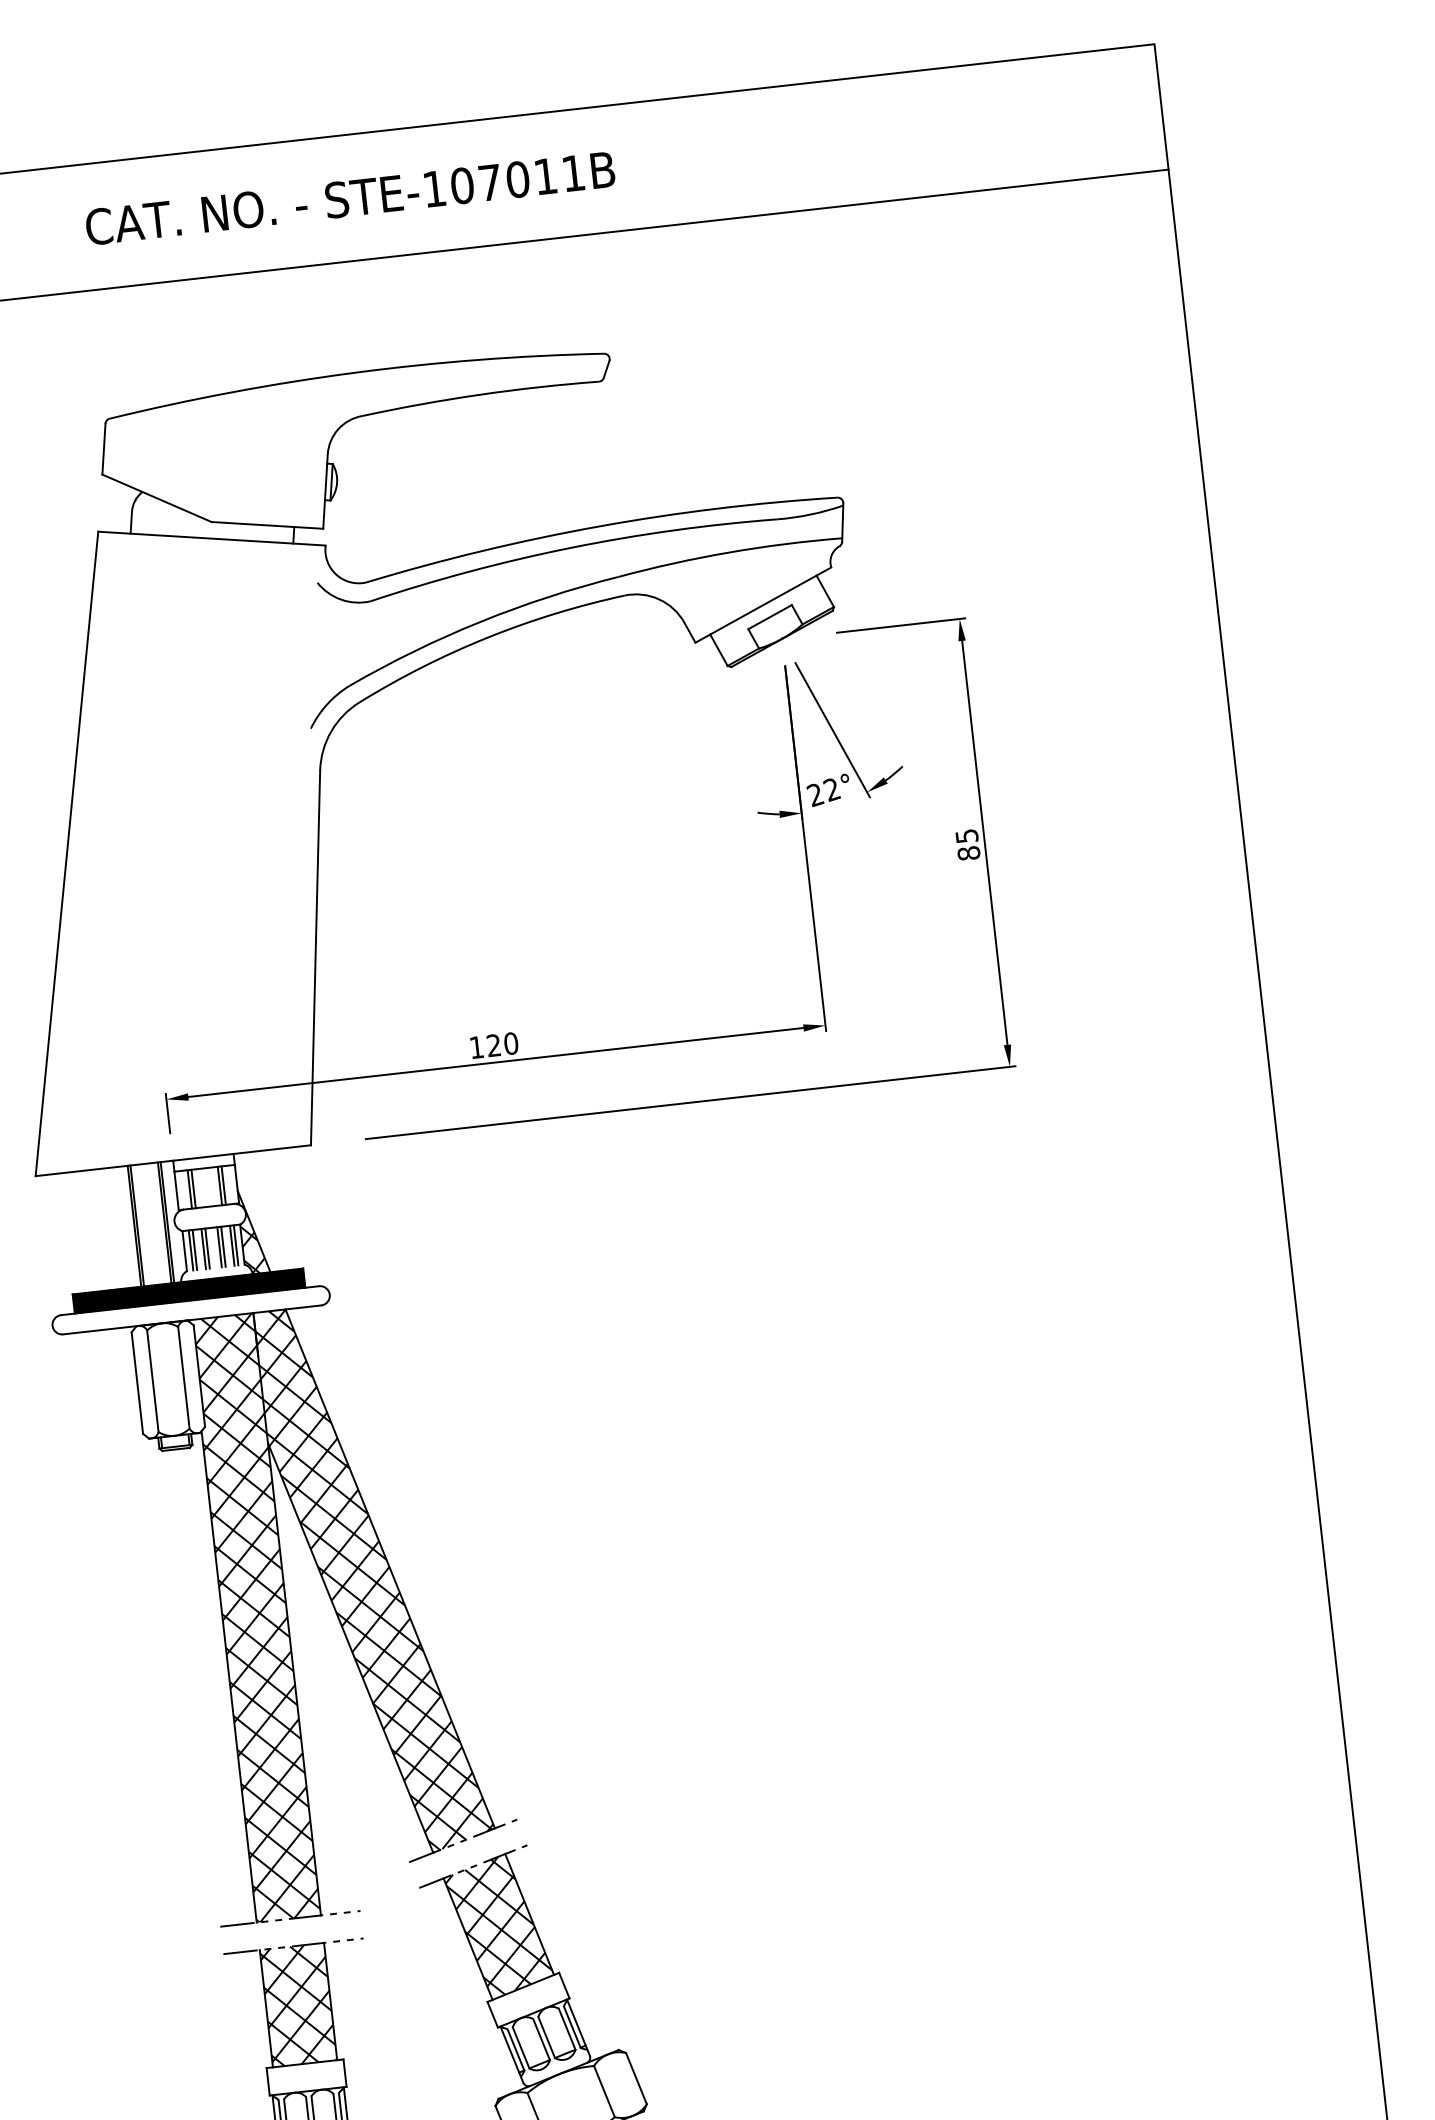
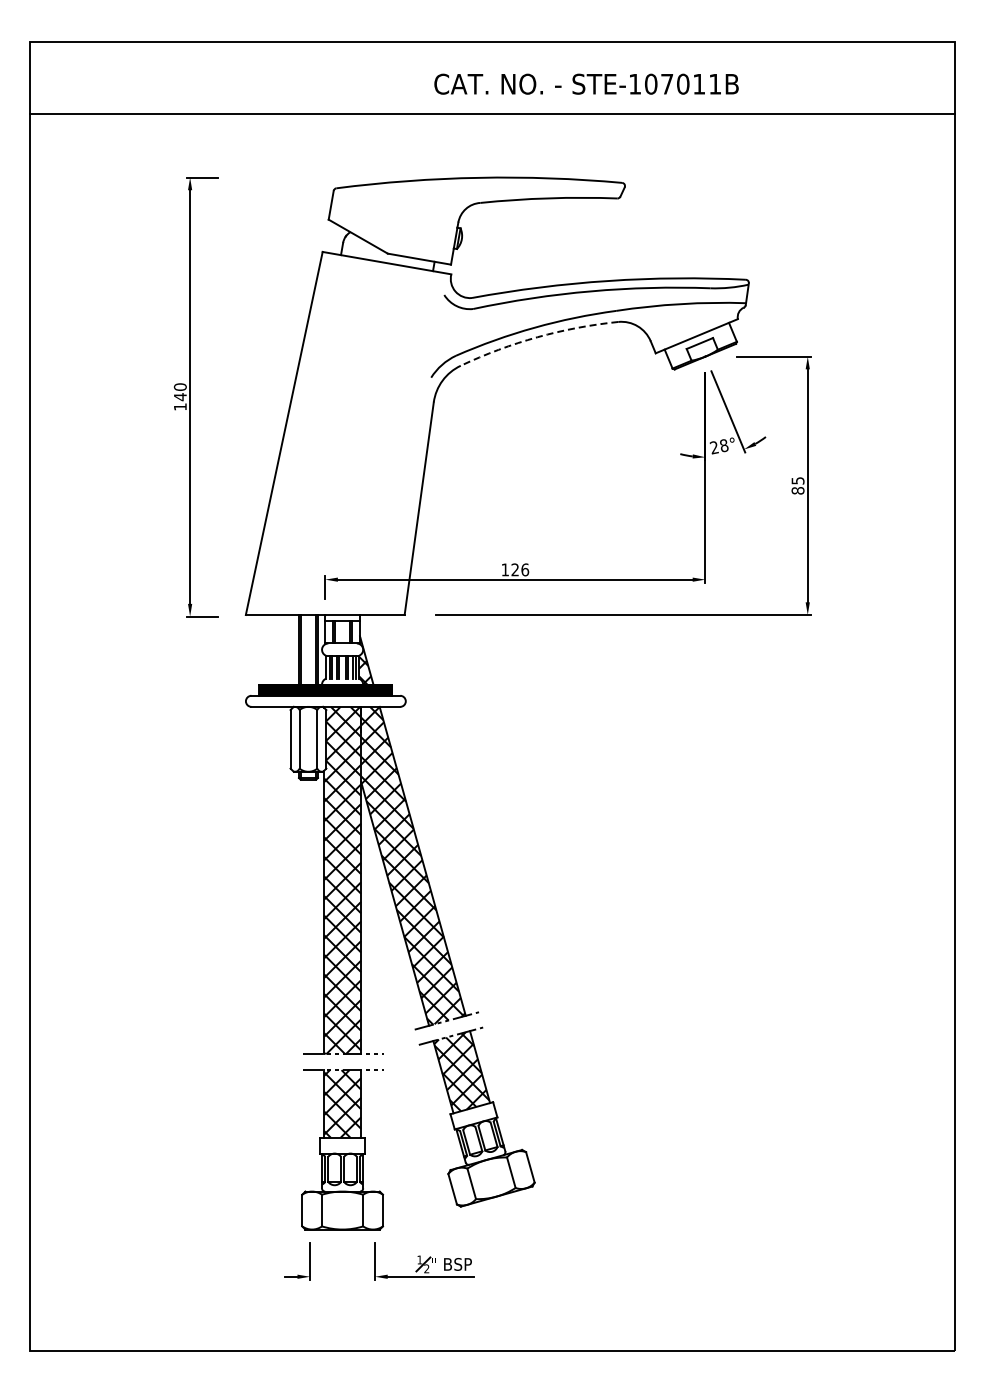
text: (350, 197) -> (586, 83), moved
arc: (487, 638) -> (537, 337), solid -> dashed
text: (830, 789) -> (723, 445), 22° -> 28°
text: (511, 1042) -> (525, 569), 120 -> 126

